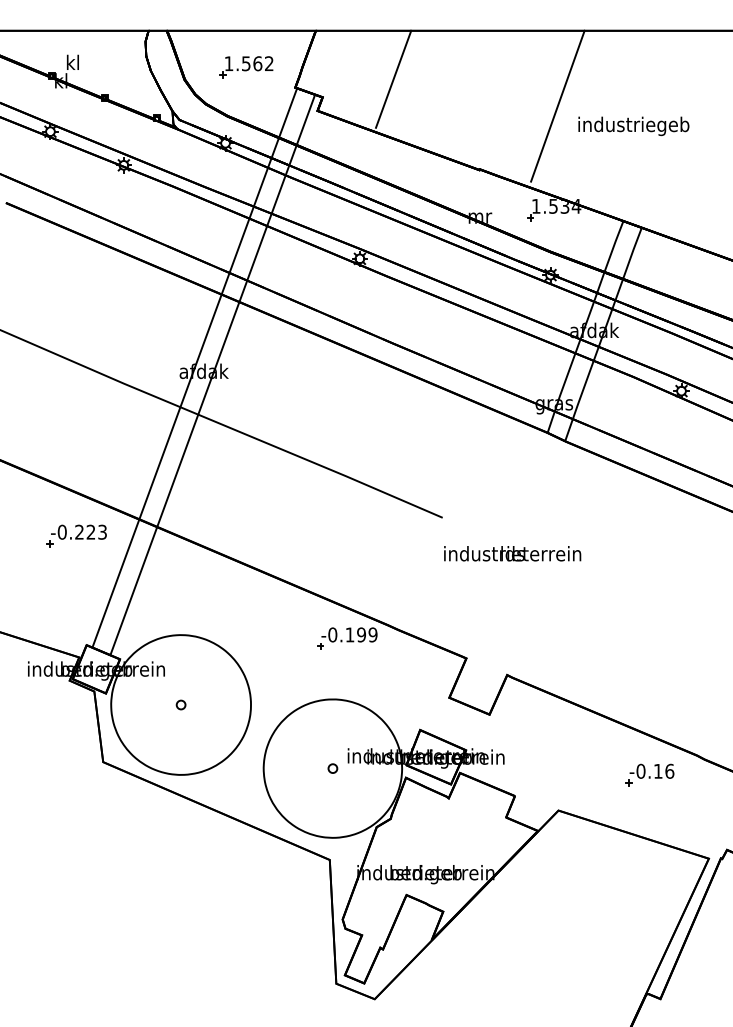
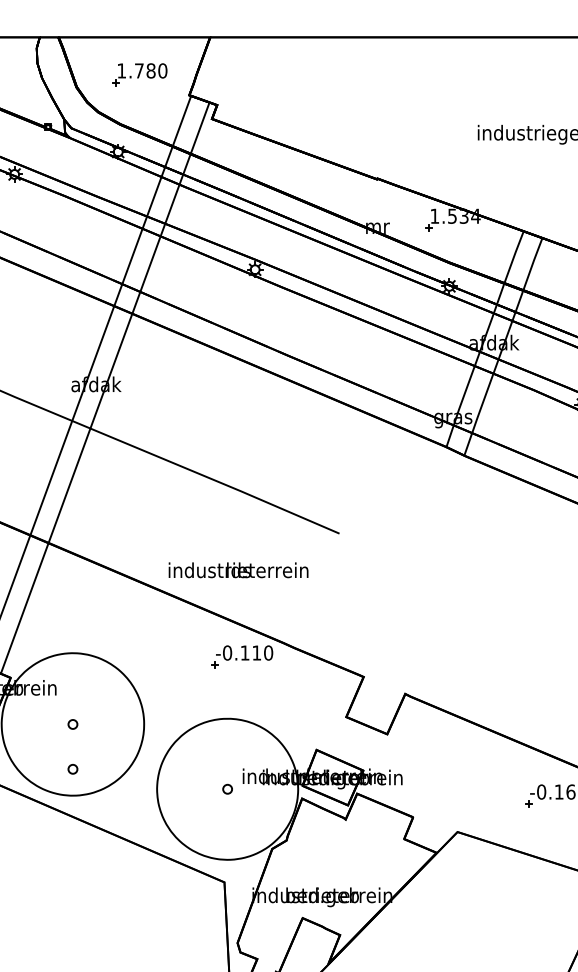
text: (257, 63) -> (150, 70), 1.562 -> 1.780
line: (393, 78) -> (289, 85), removed
line: (557, 105) -> (456, 113), removed
text: (512, 553) -> (238, 570), moved
text: (367, 634) -> (262, 652), -0.199 -> -0.110
part: (180, 748) -> (72, 768), added

